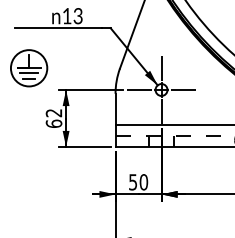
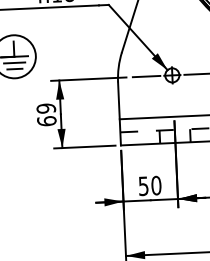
line: (161, 67) -> (171, 48), removed
line: (161, 111) -> (173, 100), removed
text: (53, 113) -> (45, 109), 62 -> 69

